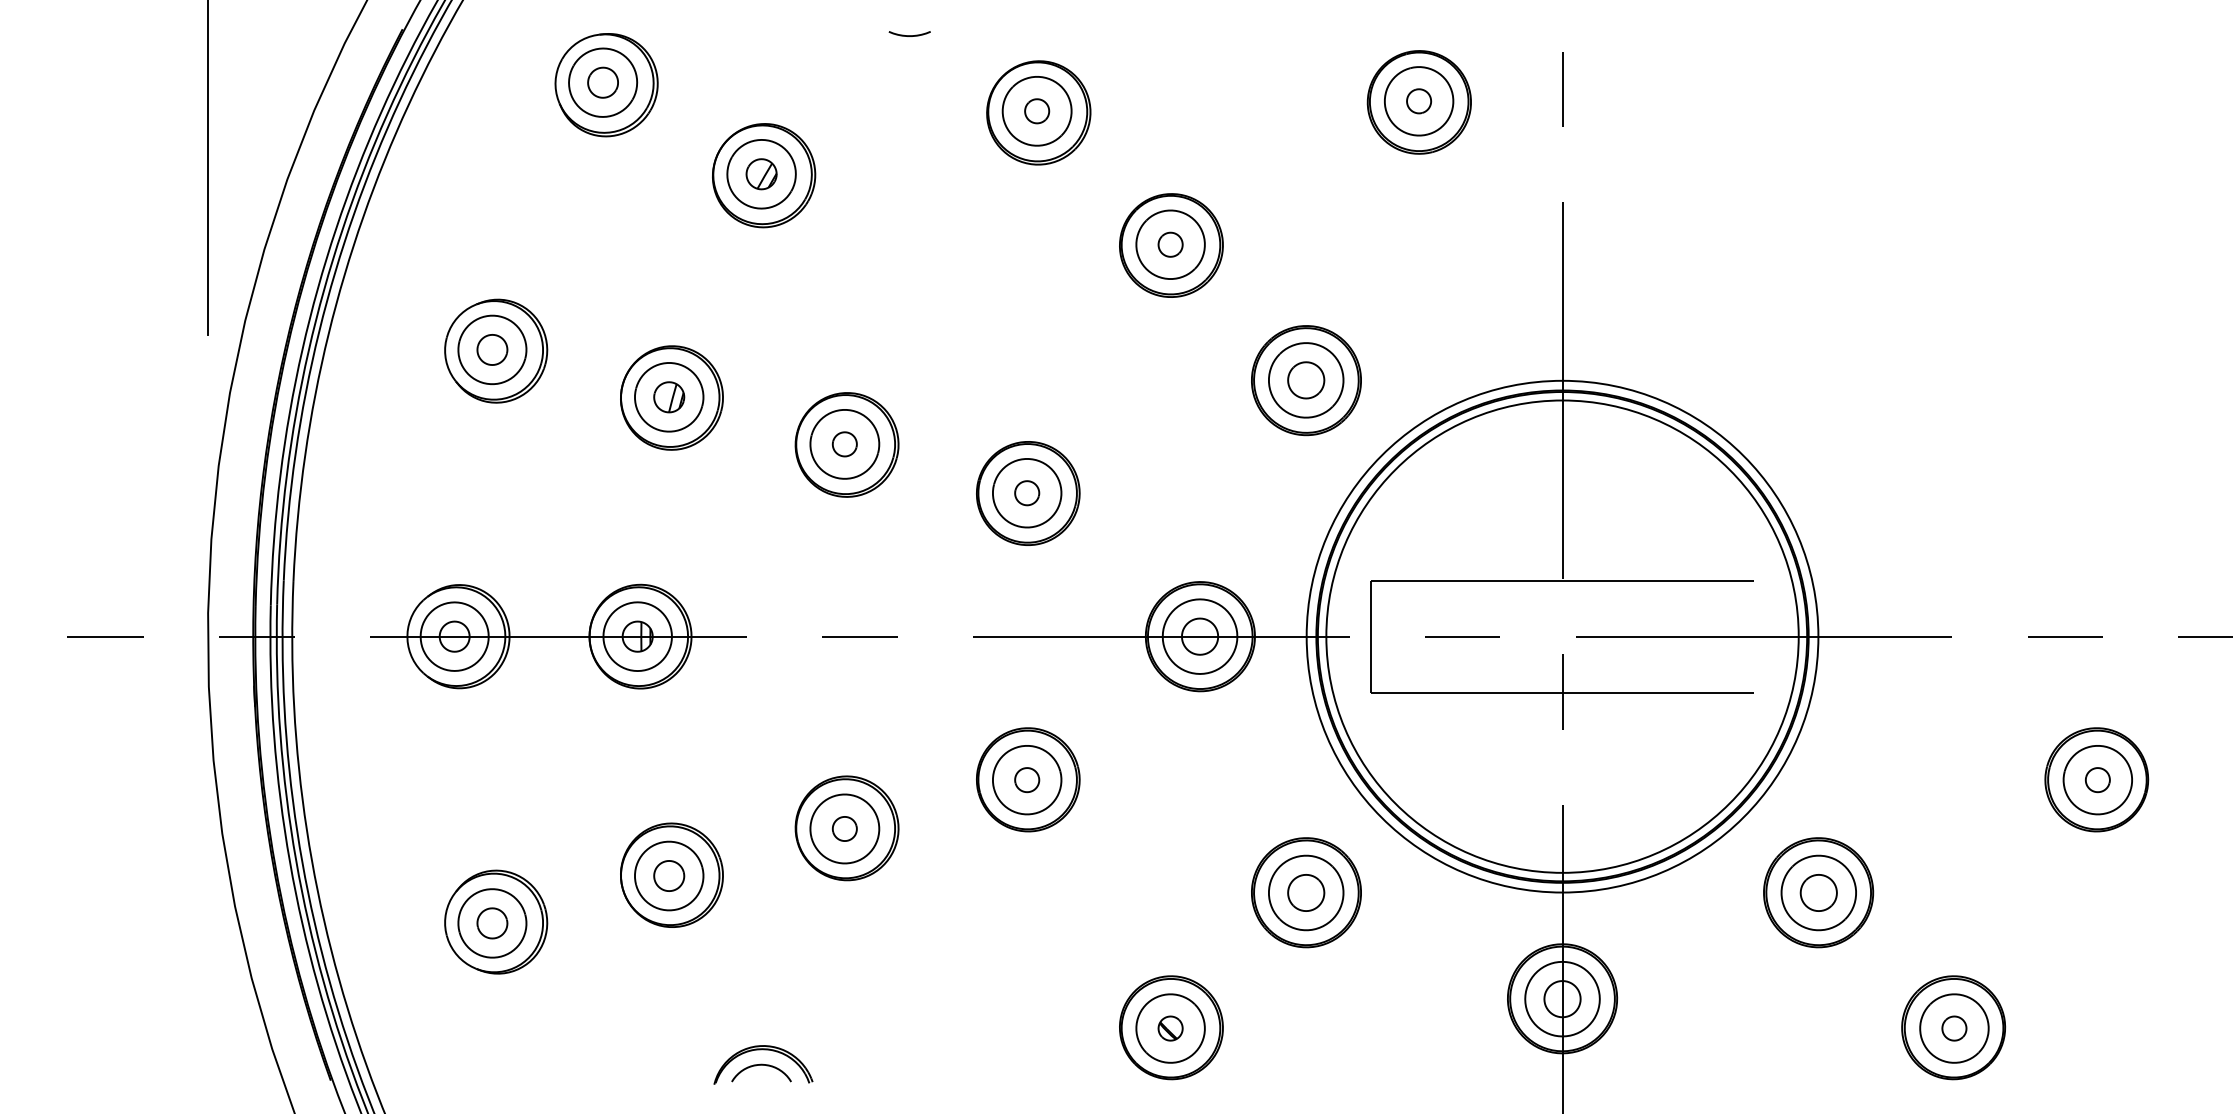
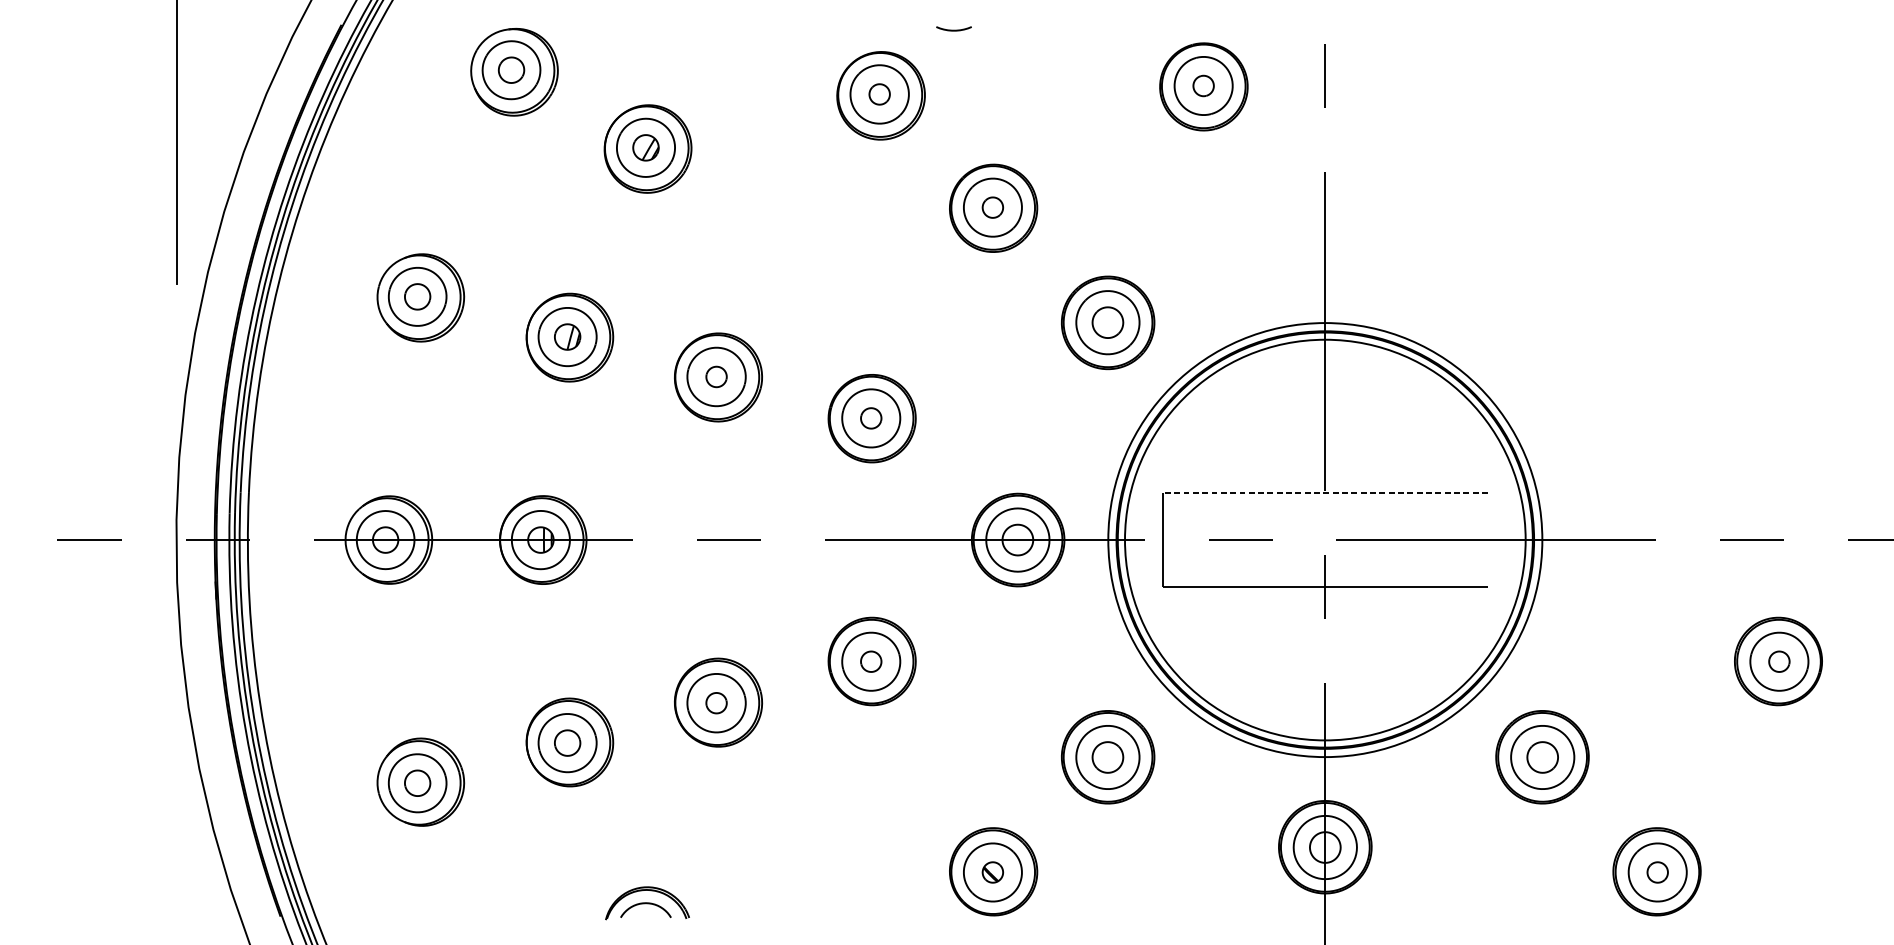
curve: (909, 35) -> (953, 30), moved
line: (1562, 580) -> (1325, 492), solid -> dashed

